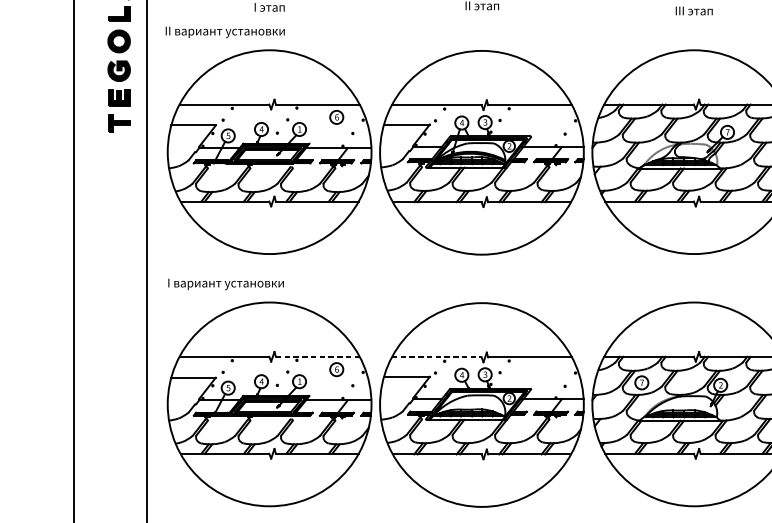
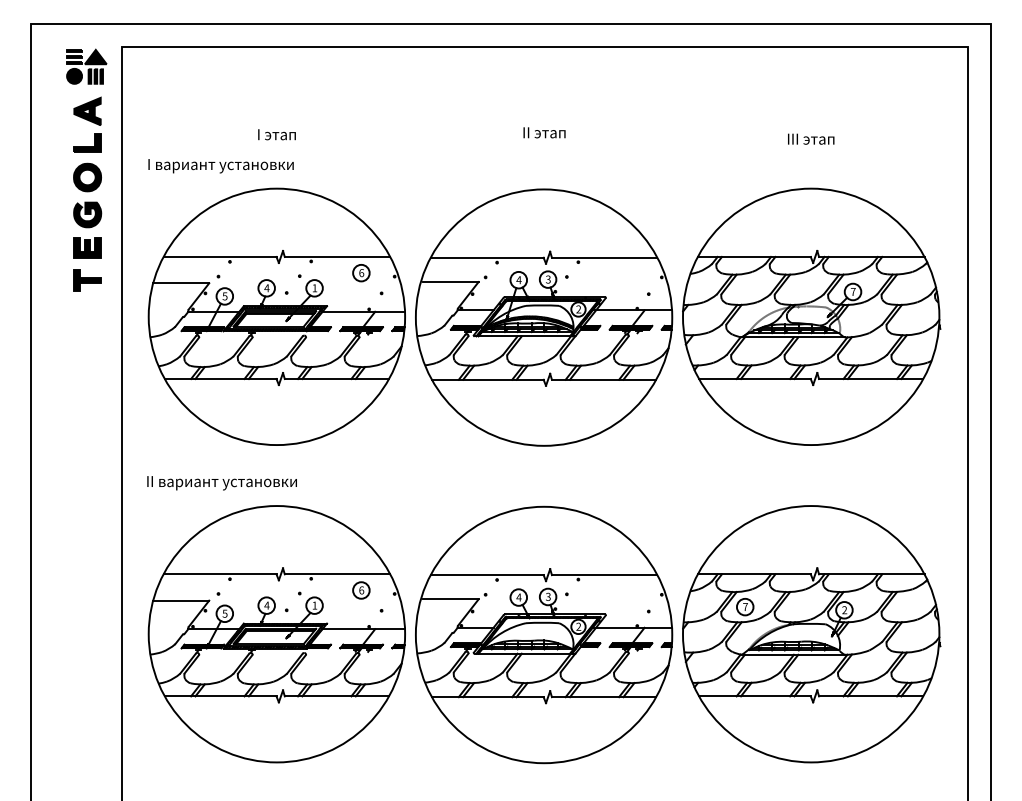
text: (224, 32) -> (220, 166), II вариант установки -> I вариант установки
text: (225, 284) -> (221, 483), I вариант установки -> II вариант установки
line: (317, 356) -> (337, 574), dashed -> solid
line: (437, 357) -> (487, 575), dashed -> solid

